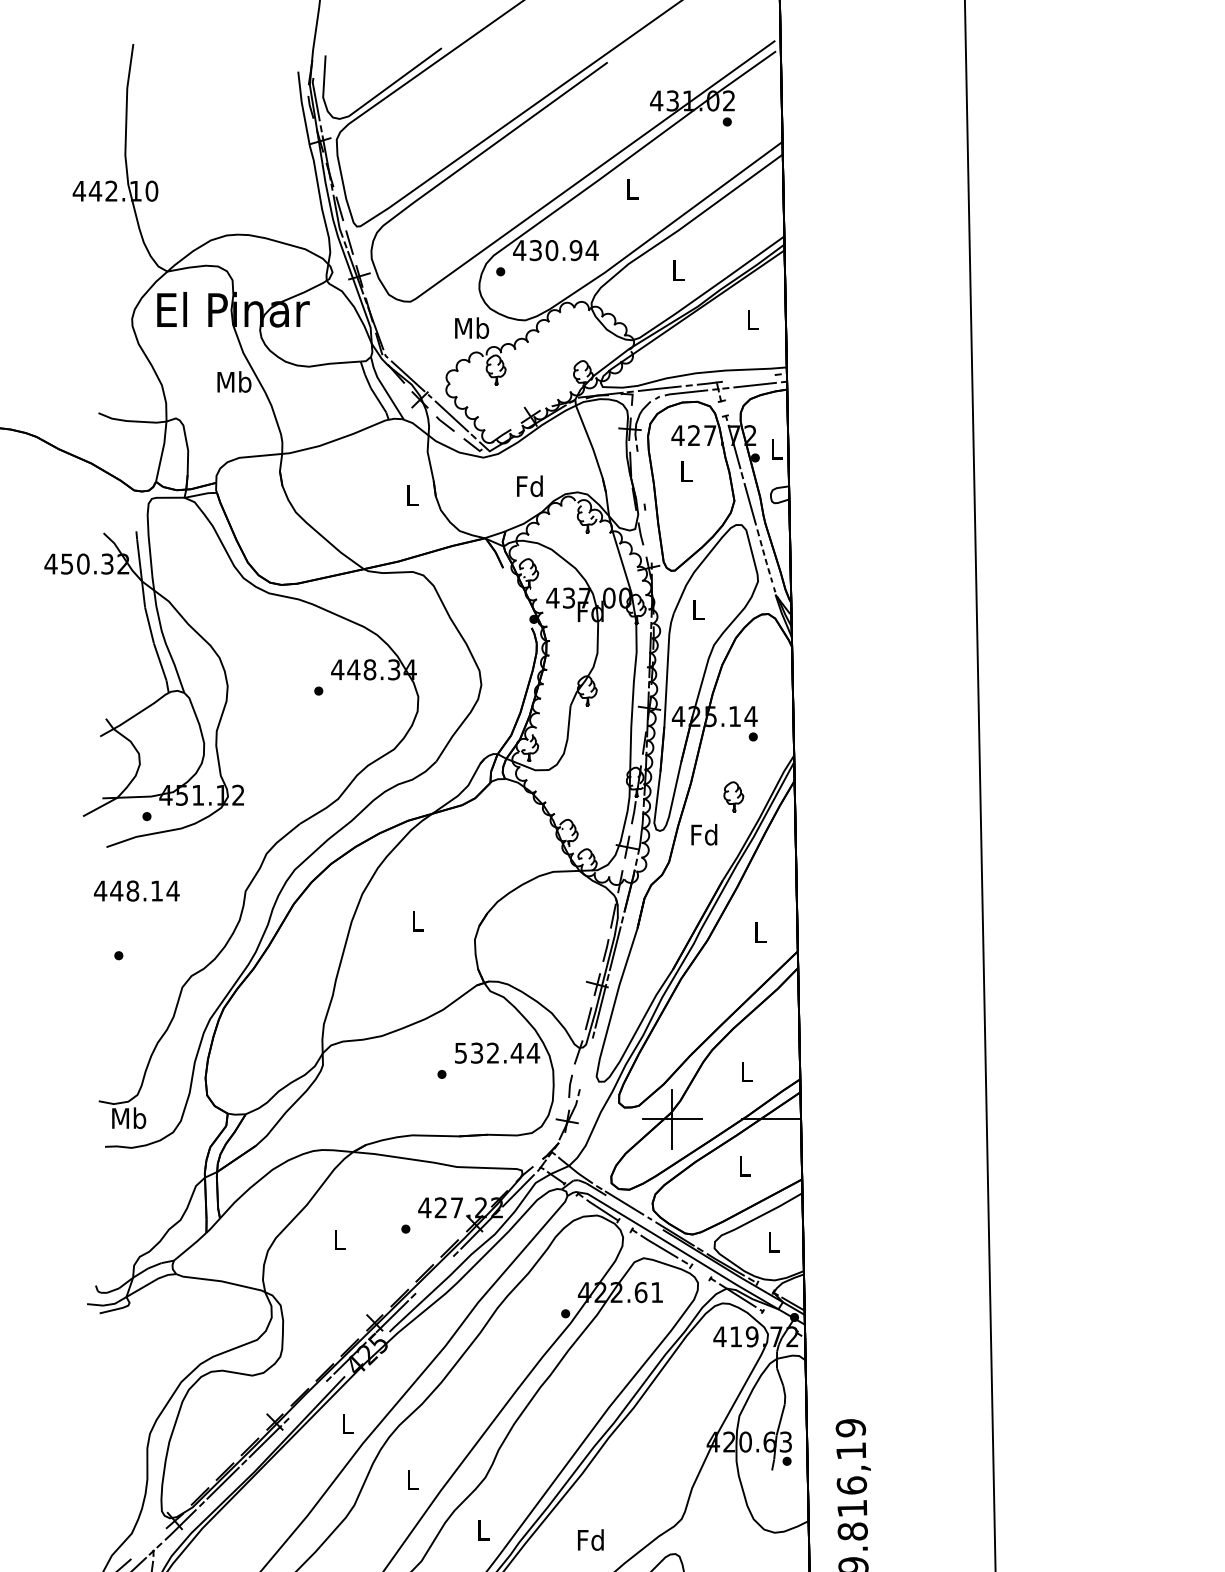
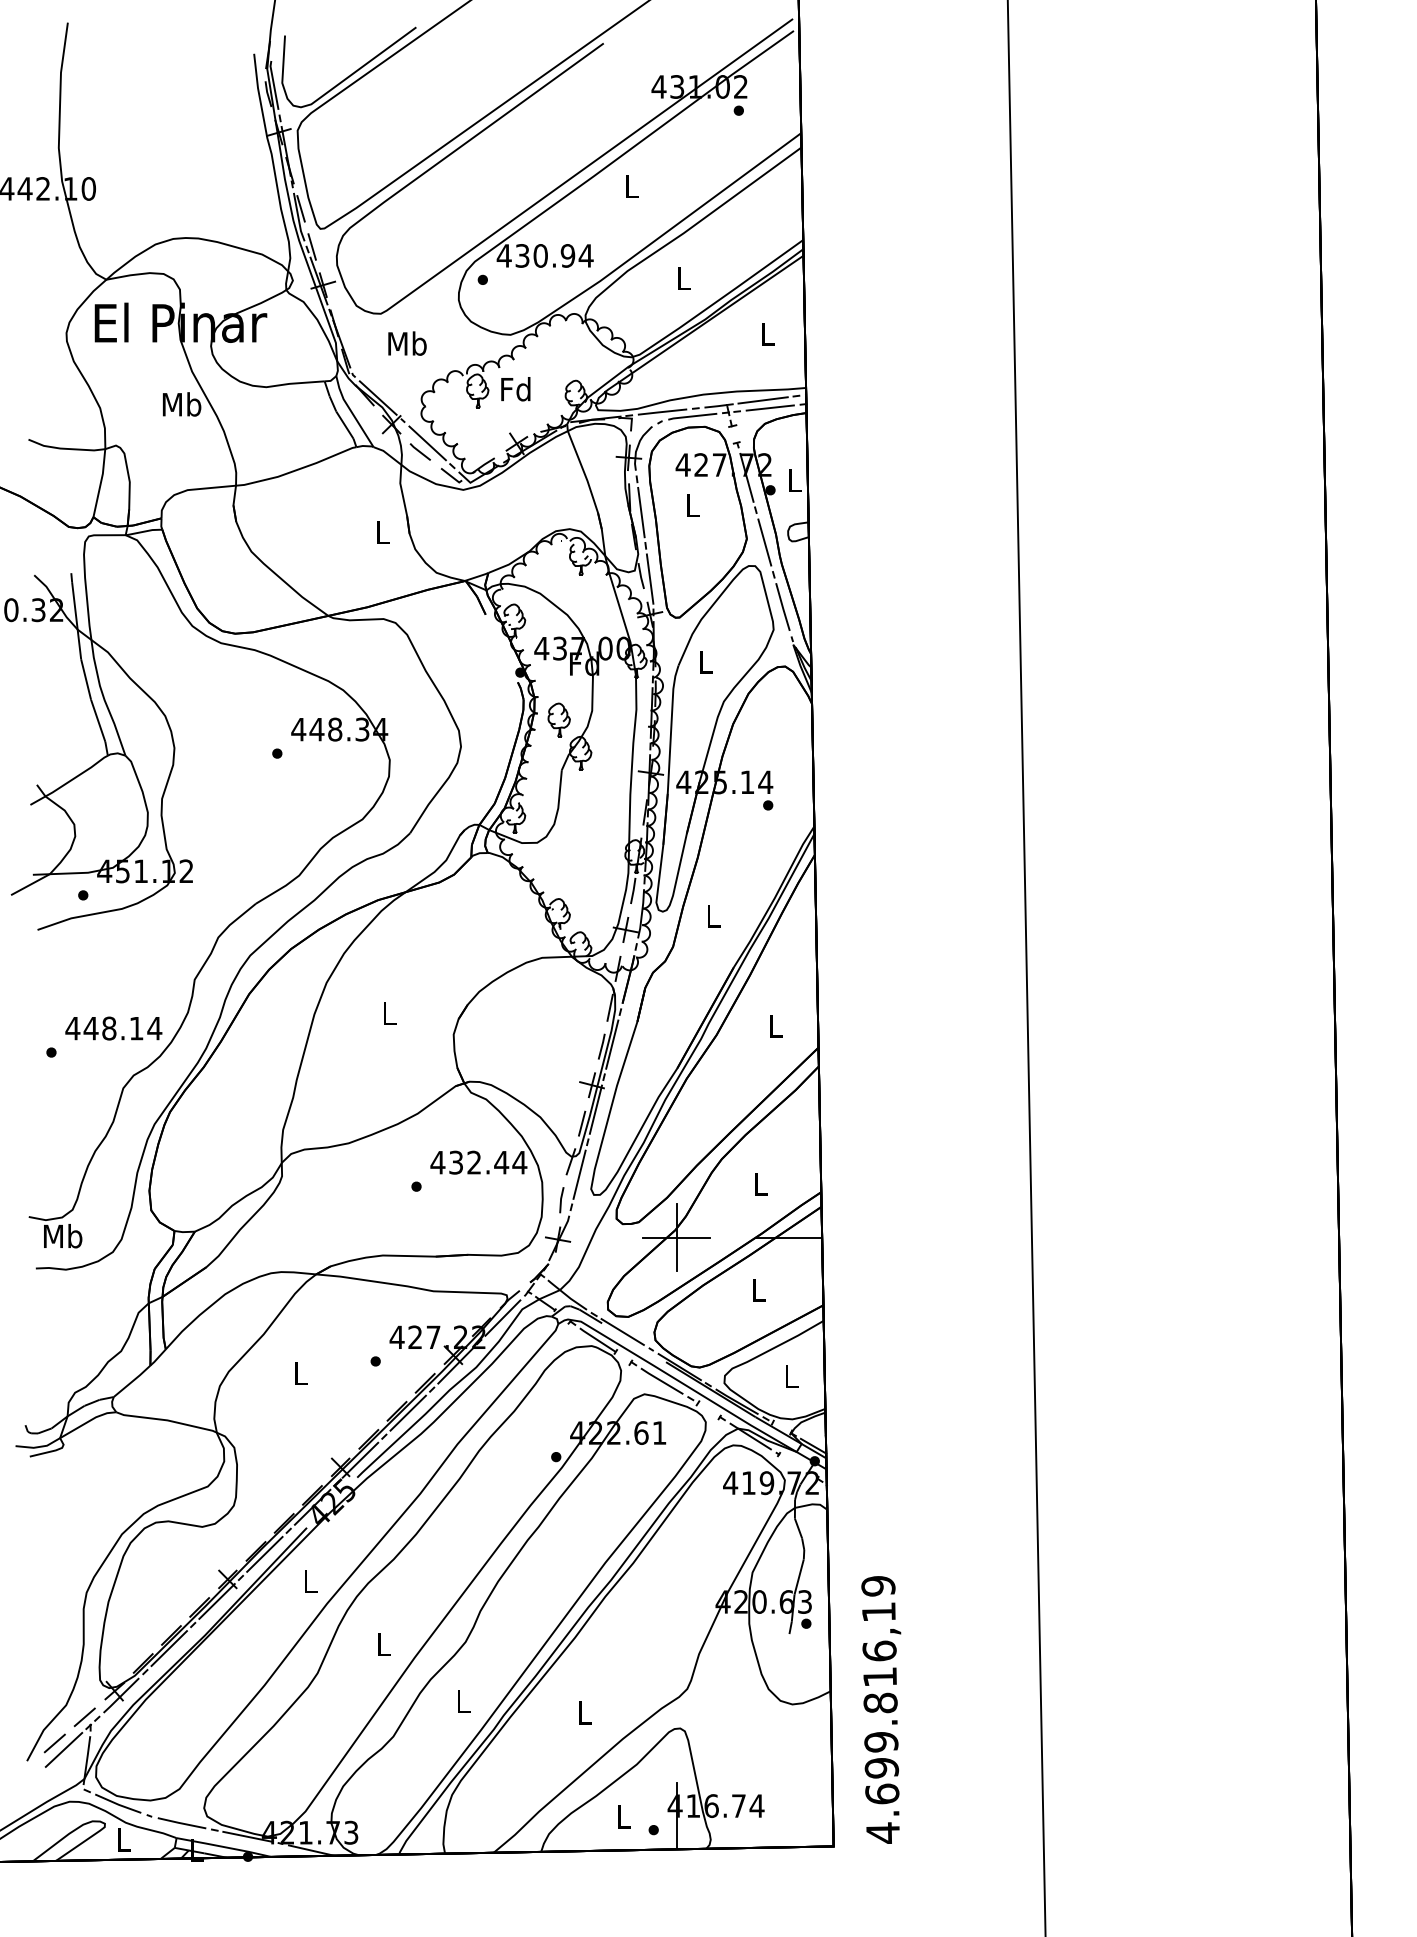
text: (472, 328) -> (407, 343), moved
line: (748, 378) -> (762, 400), added
line: (641, 477) -> (641, 512), added
text: (529, 486) -> (515, 389), moved
line: (648, 536) -> (649, 578), added
line: (766, 562) -> (783, 608), dashed -> solid
part: (733, 796) -> (558, 719), moved
text: (703, 834) -> (712, 915), Fd -> L
text: (136, 891) -> (113, 1028), moved
text: (460, 1053) -> (437, 1162), 532.44 -> 432.44
line: (586, 1063) -> (579, 1174), added
line: (433, 1274) -> (407, 1412), added
line: (307, 1399) -> (264, 1553), added
text: (590, 1539) -> (584, 1712), Fd -> L
line: (148, 1544) -> (84, 1717), added

